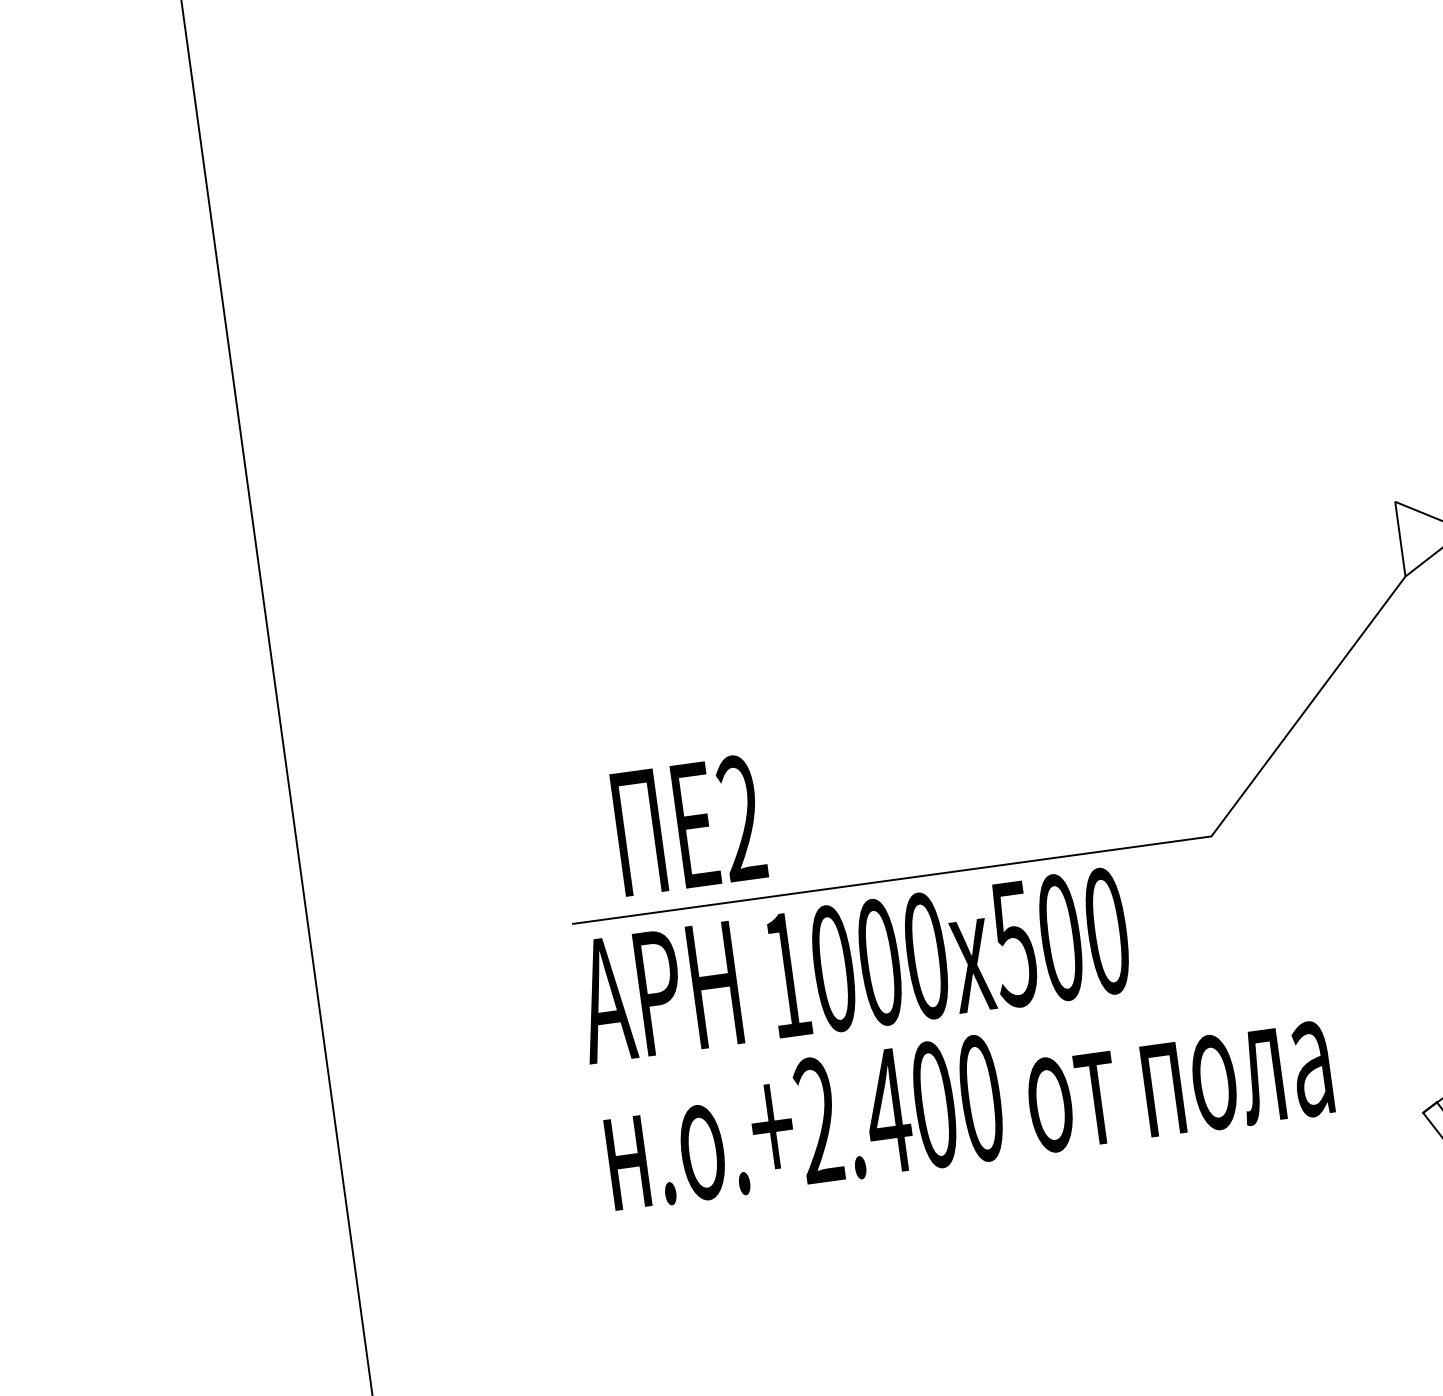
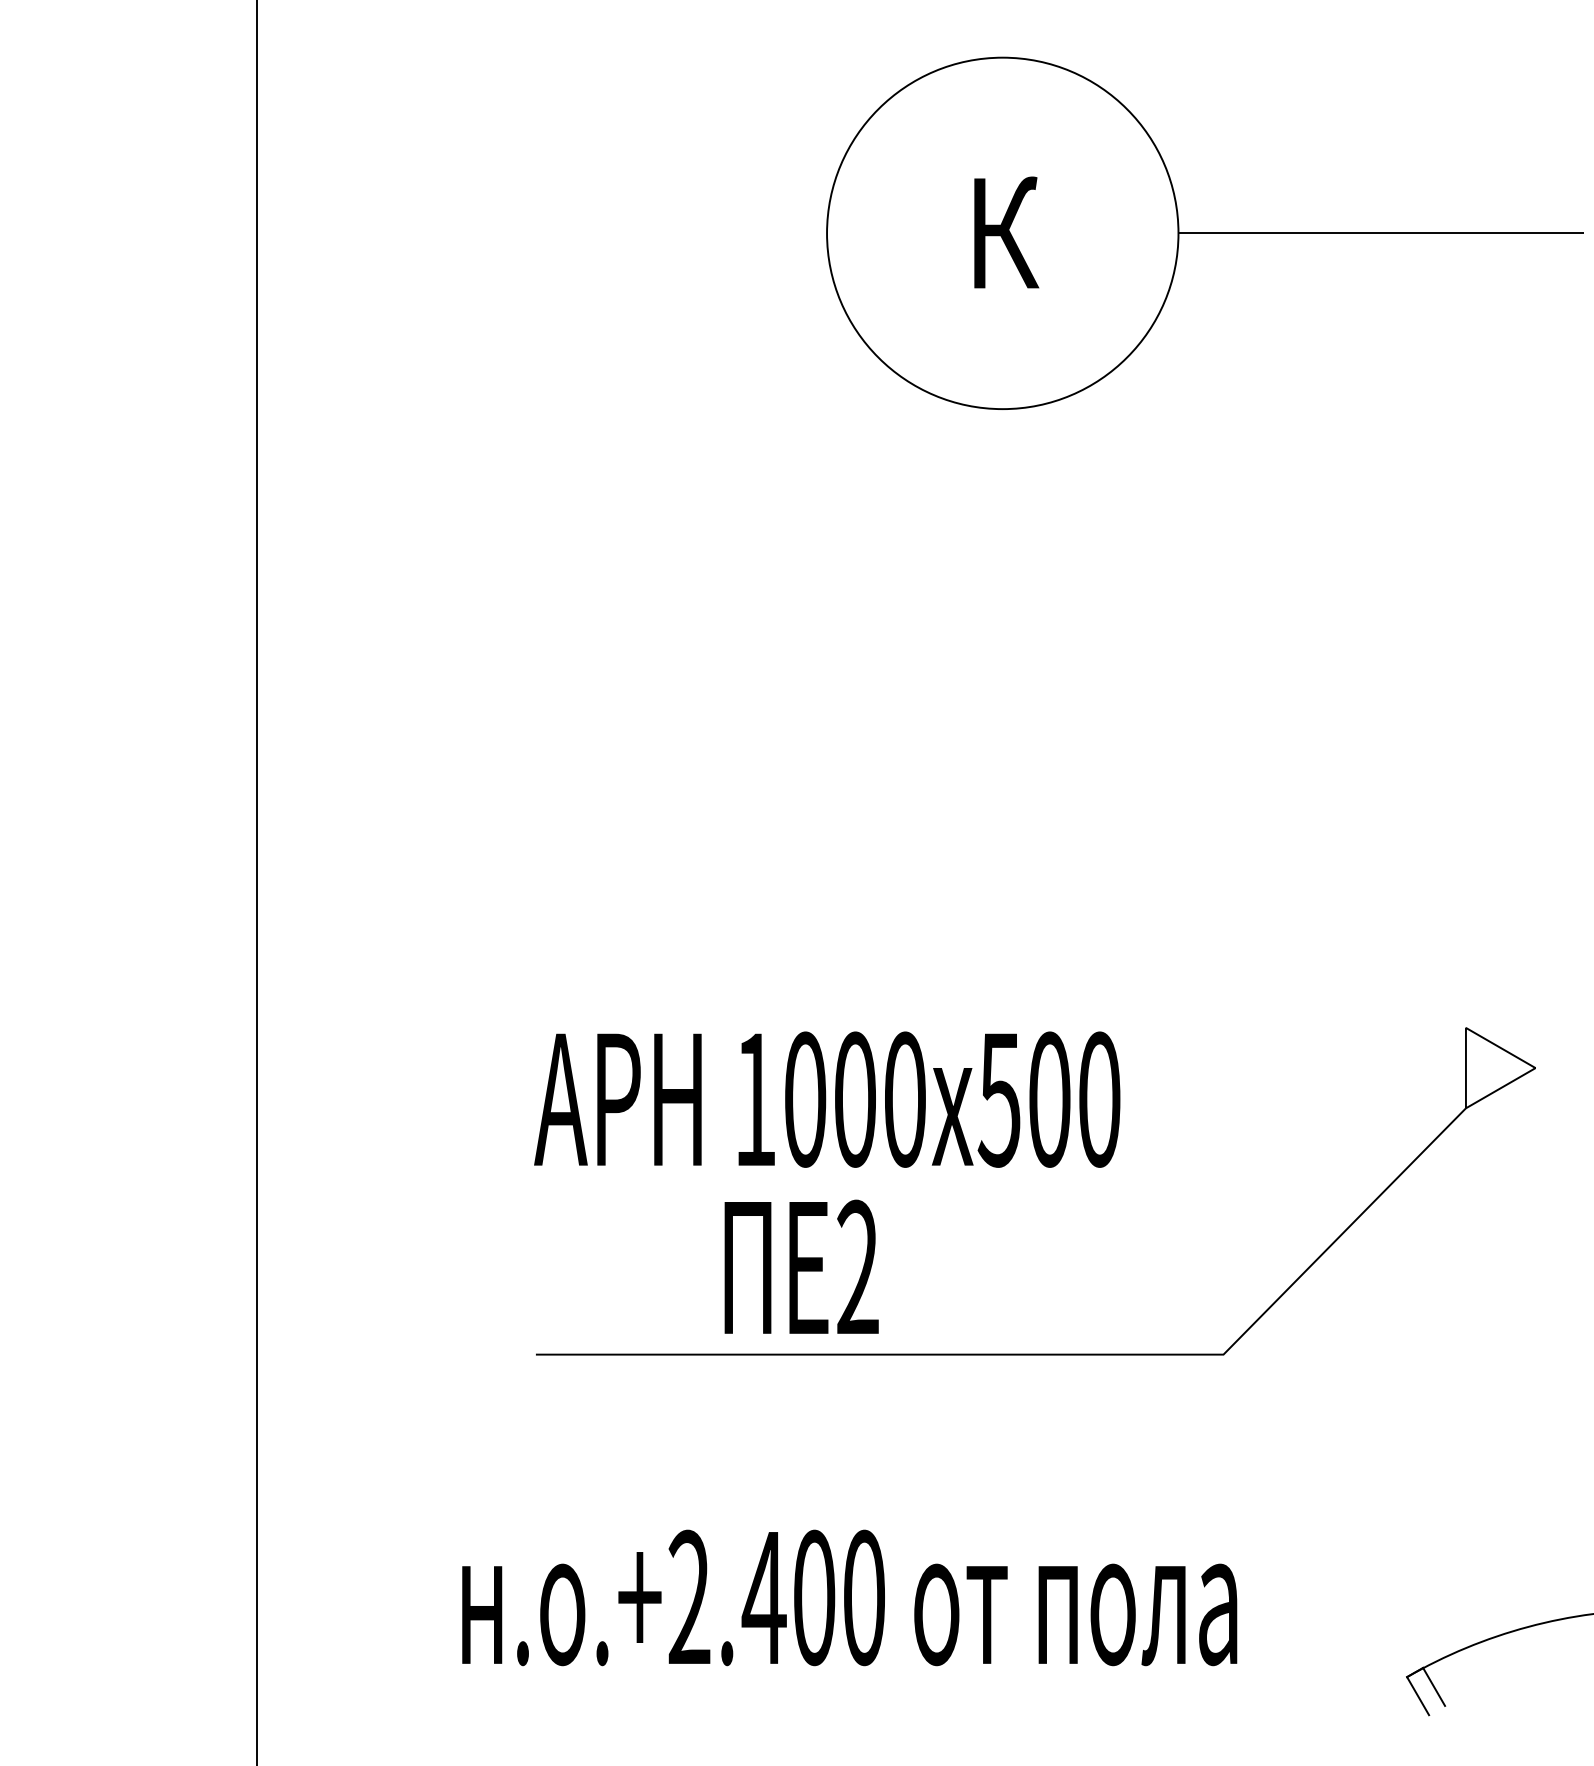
text: (688, 824) -> (801, 1266), moved
text: (854, 965) -> (827, 1099), moved
text: (967, 1099) -> (849, 1597), moved

